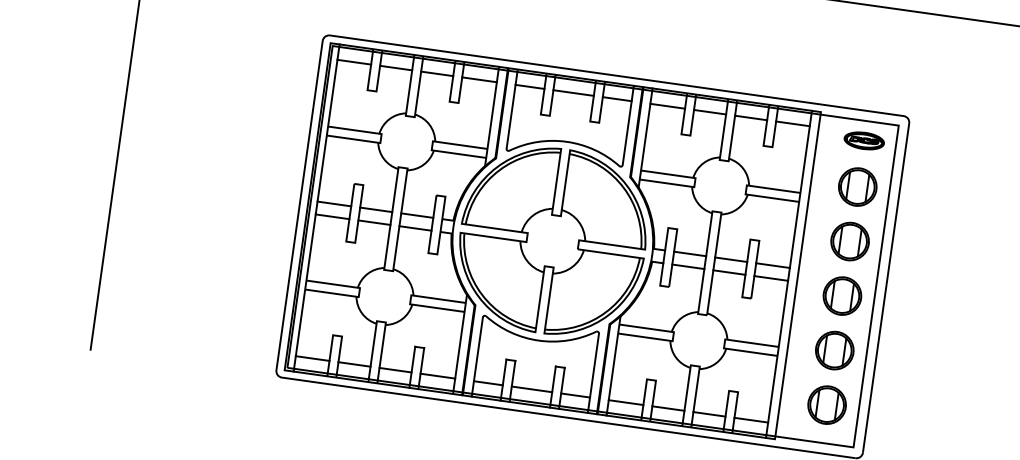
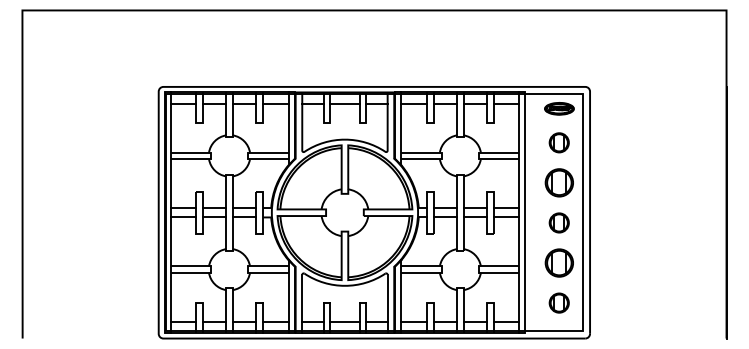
part: (856, 186) -> (558, 142), size x0.7
part: (841, 295) -> (558, 222), size x0.7
part: (826, 404) -> (558, 302), size x0.7

